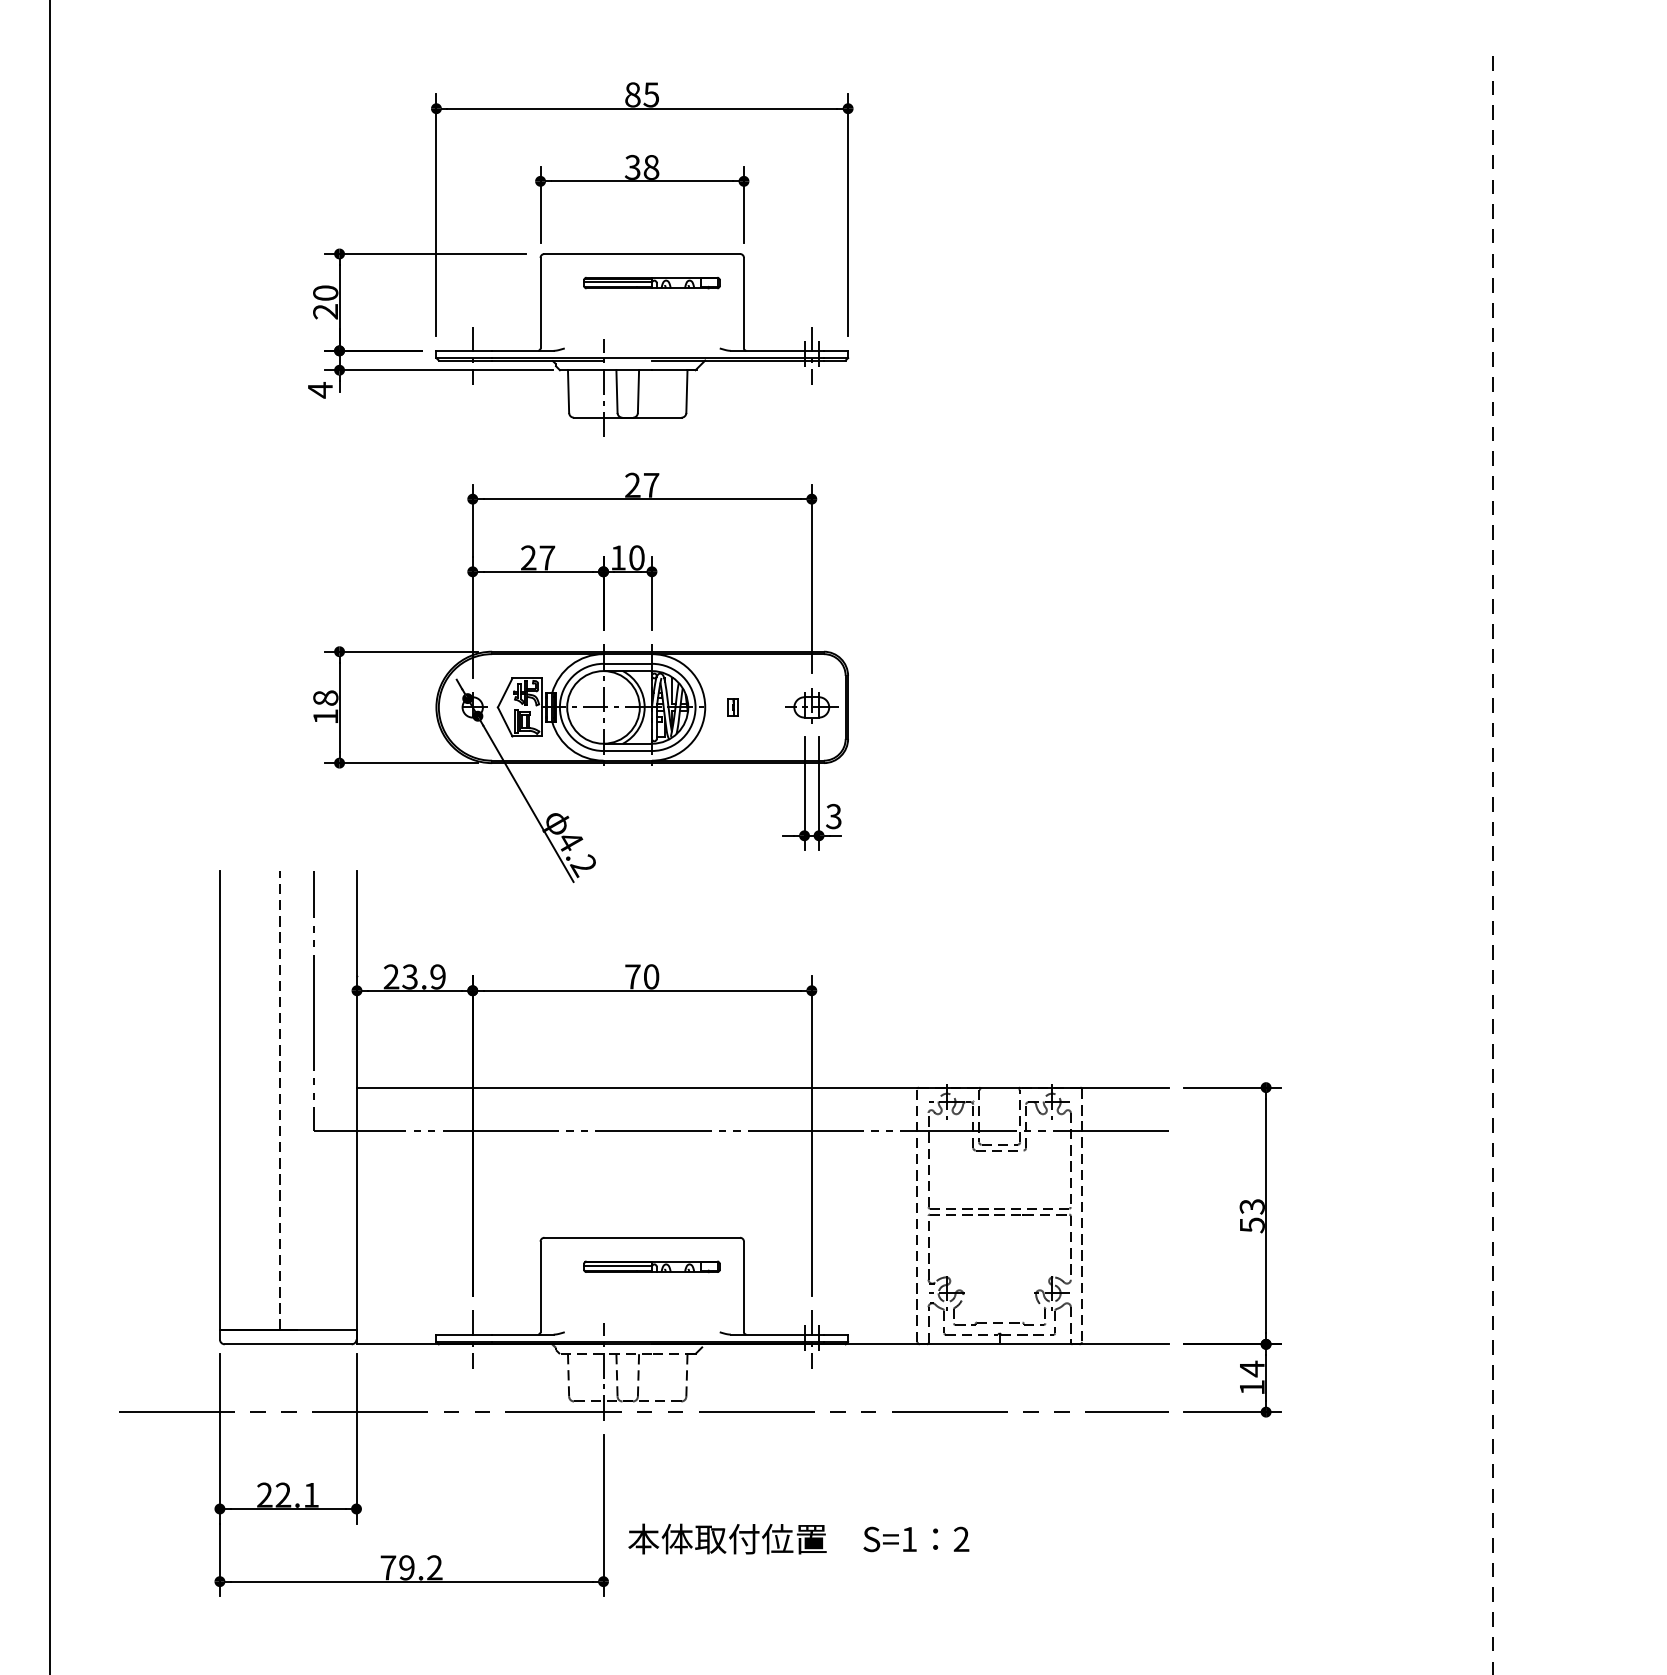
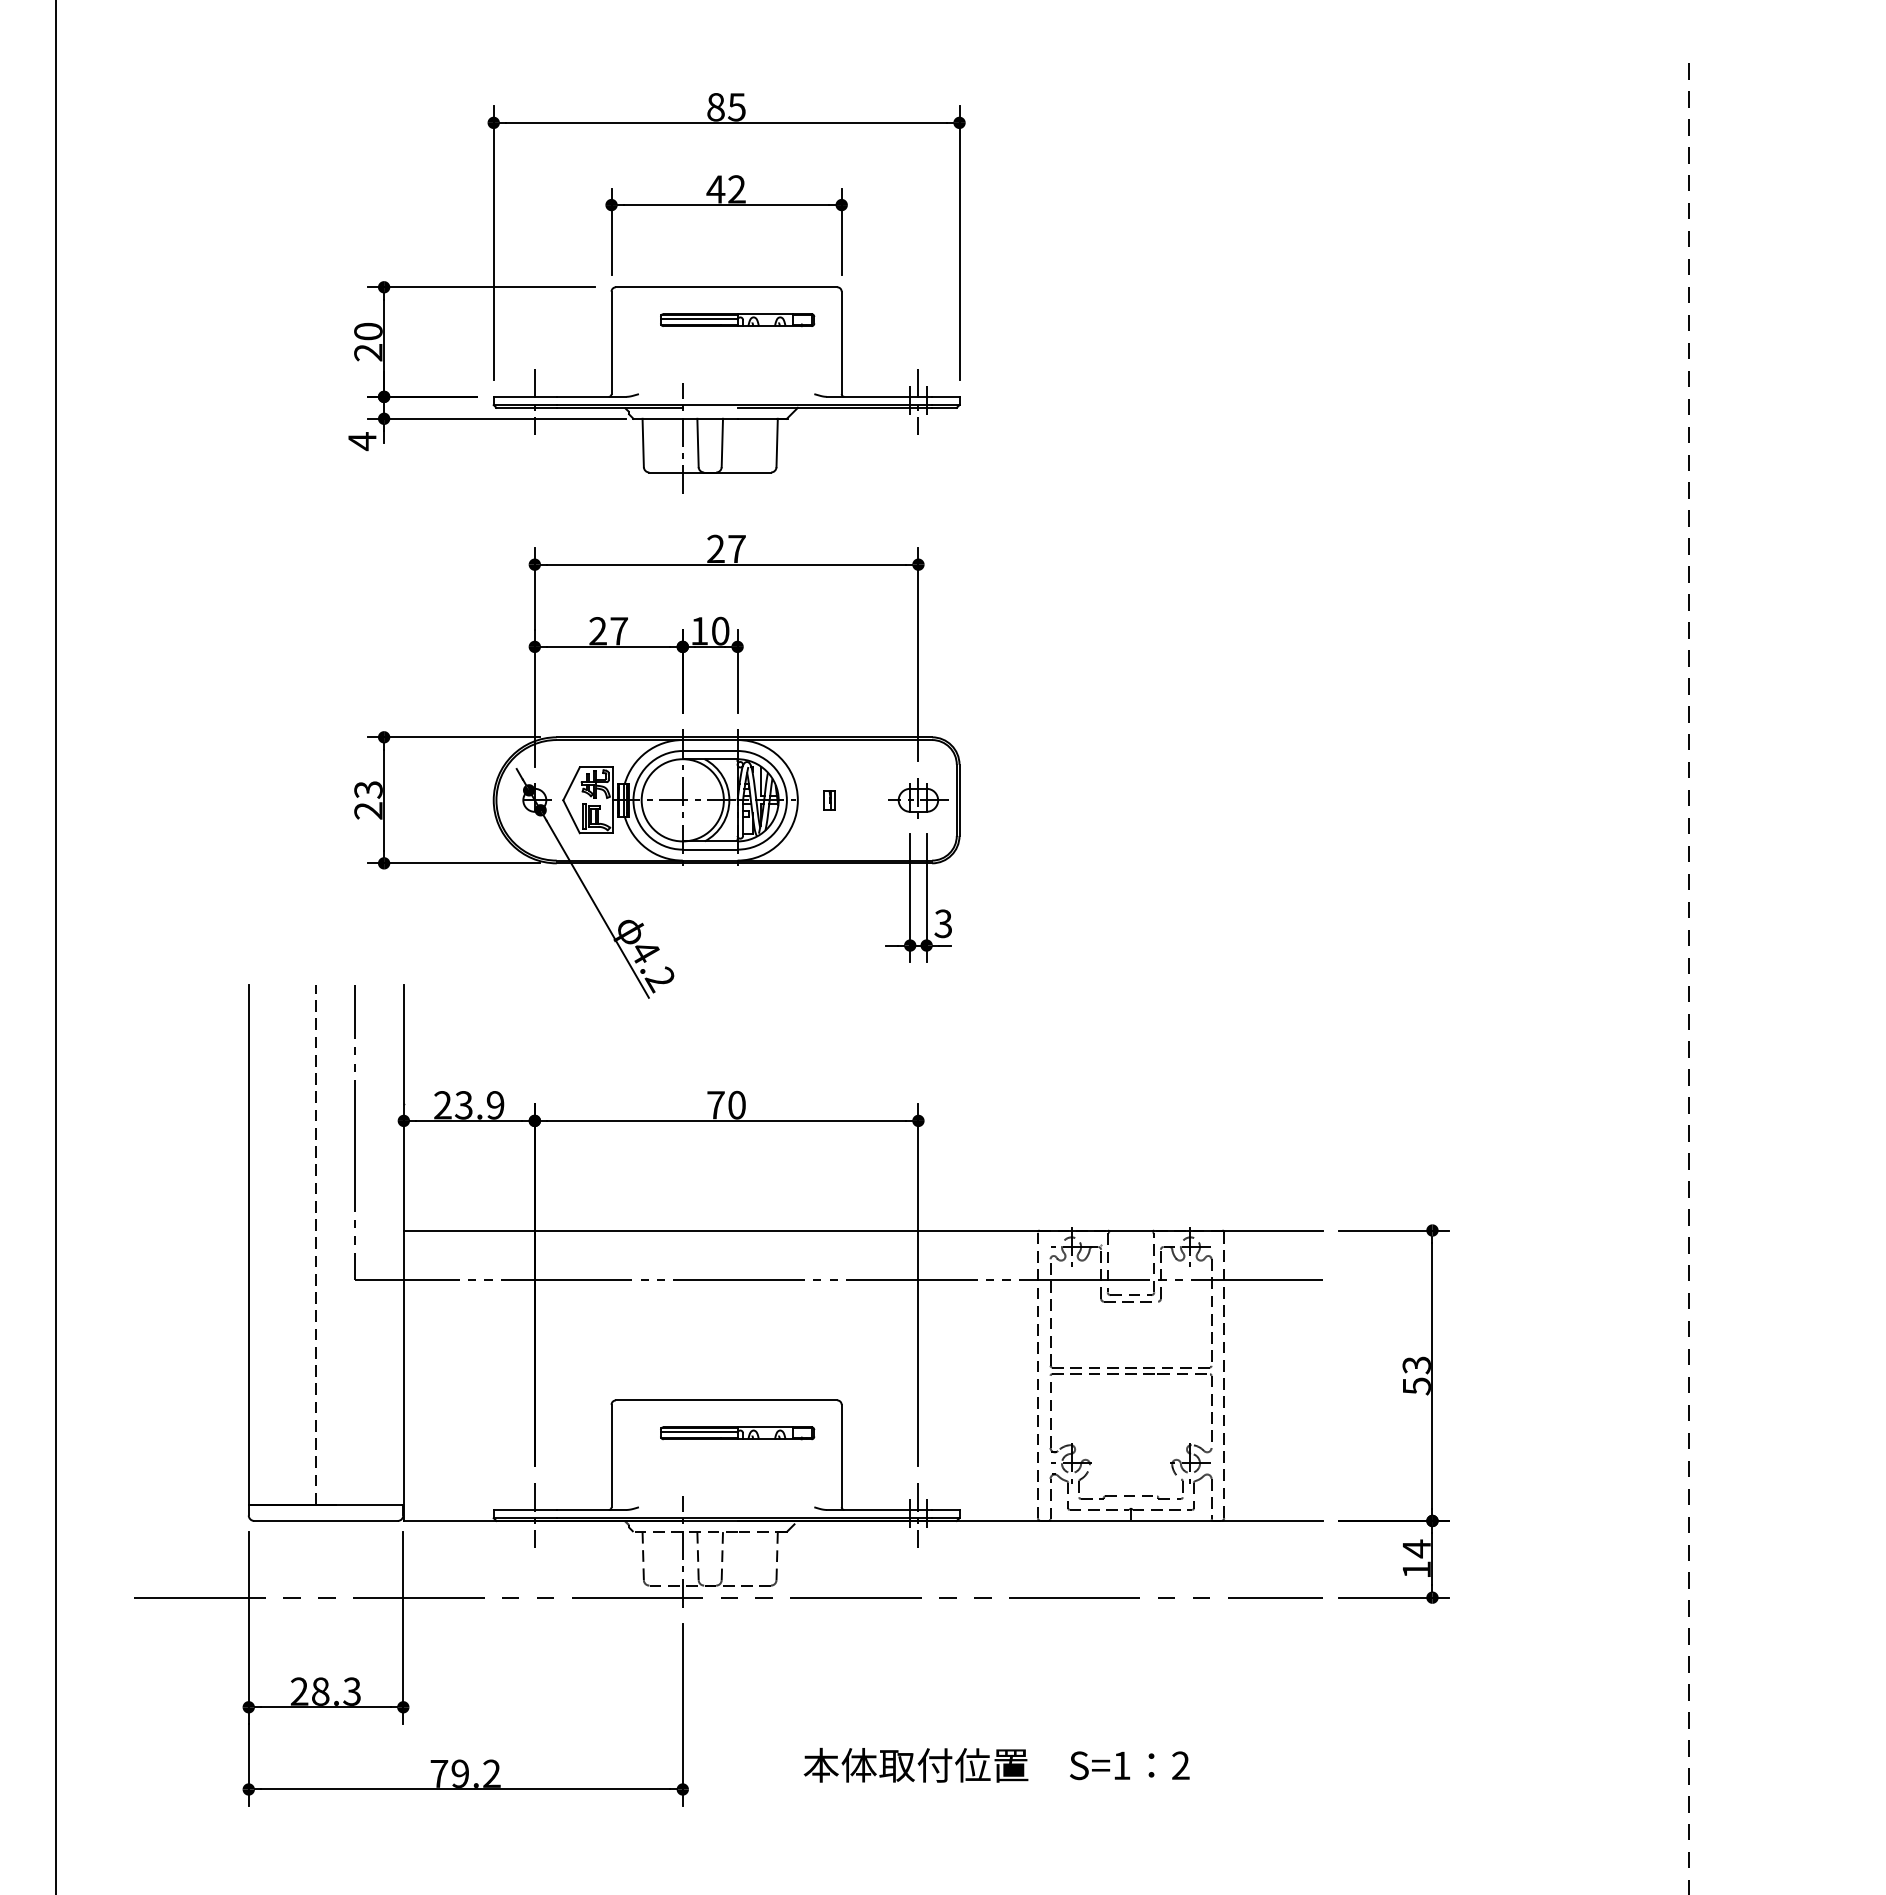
text: (641, 167) -> (725, 189), 38 -> 42
text: (325, 707) -> (368, 800), 18 -> 23
text: (297, 1495) -> (336, 1691), 22.1 -> 28.3
text: (798, 1538) -> (996, 1764), moved

